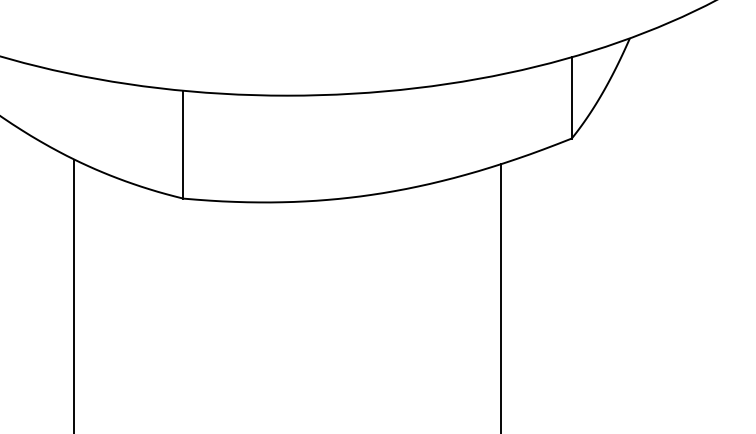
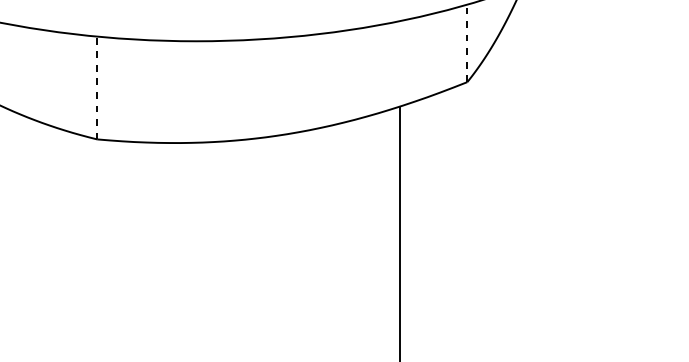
line: (571, 97) -> (467, 43), solid -> dashed
line: (183, 144) -> (97, 87), solid -> dashed

